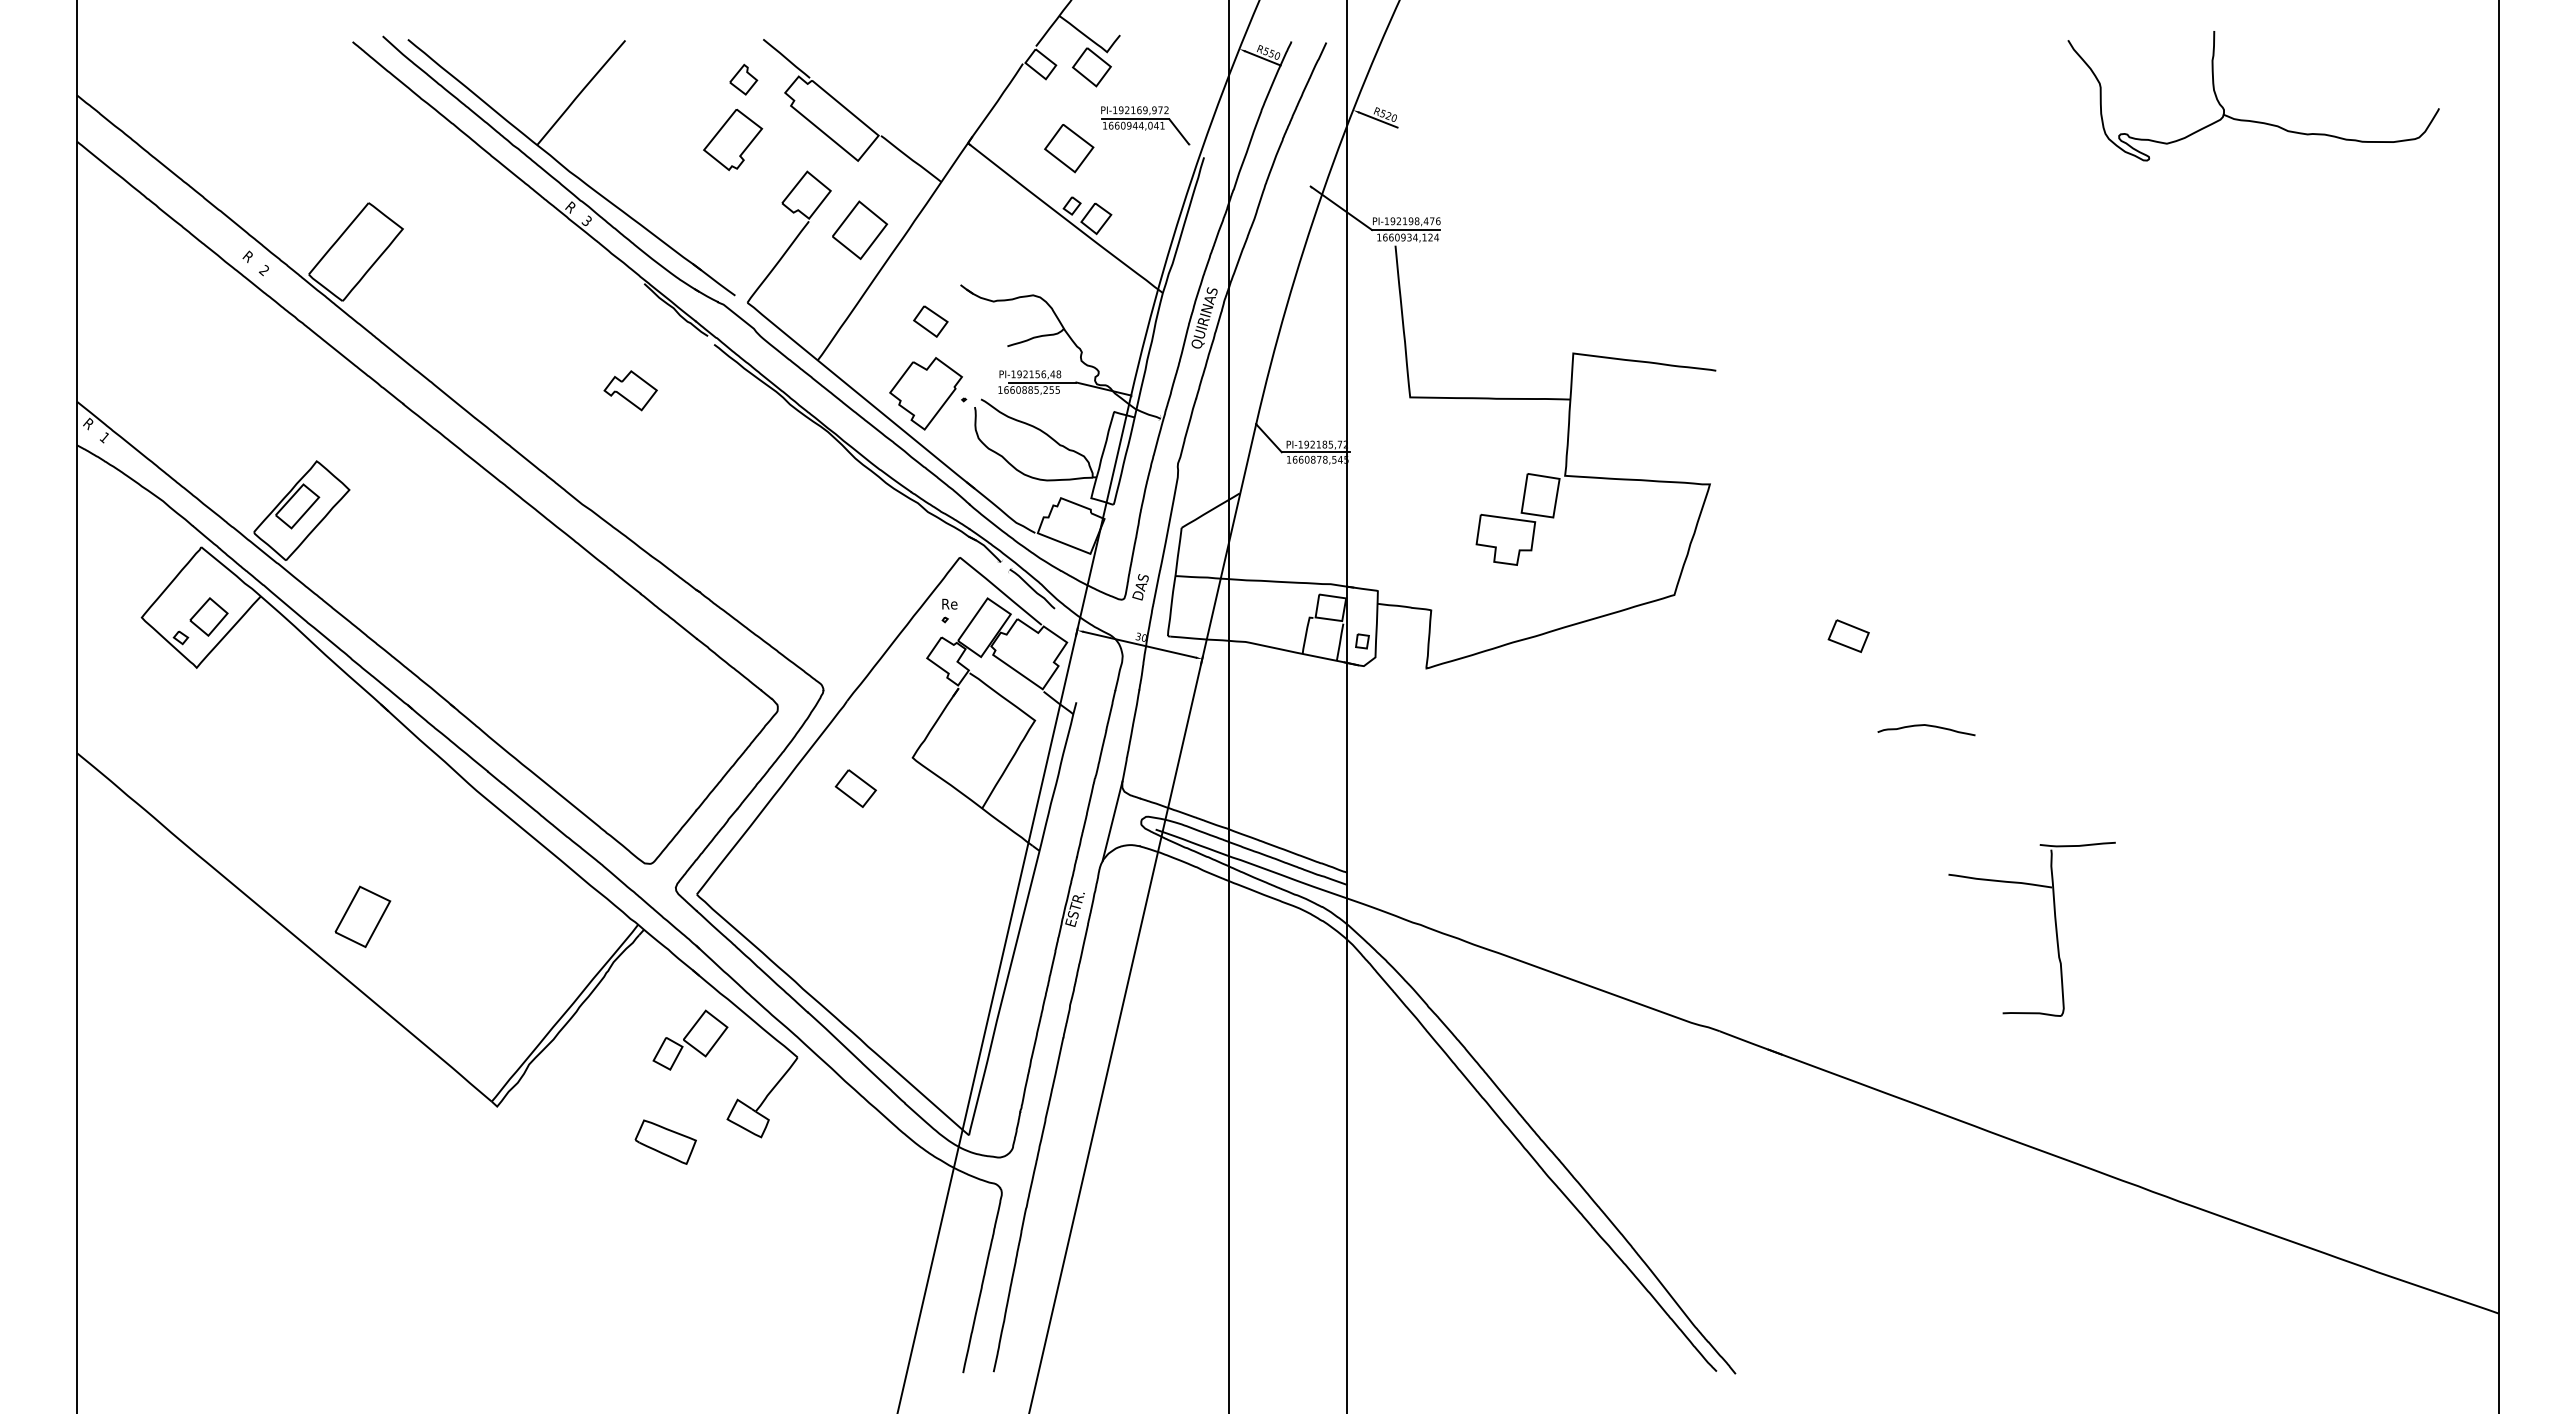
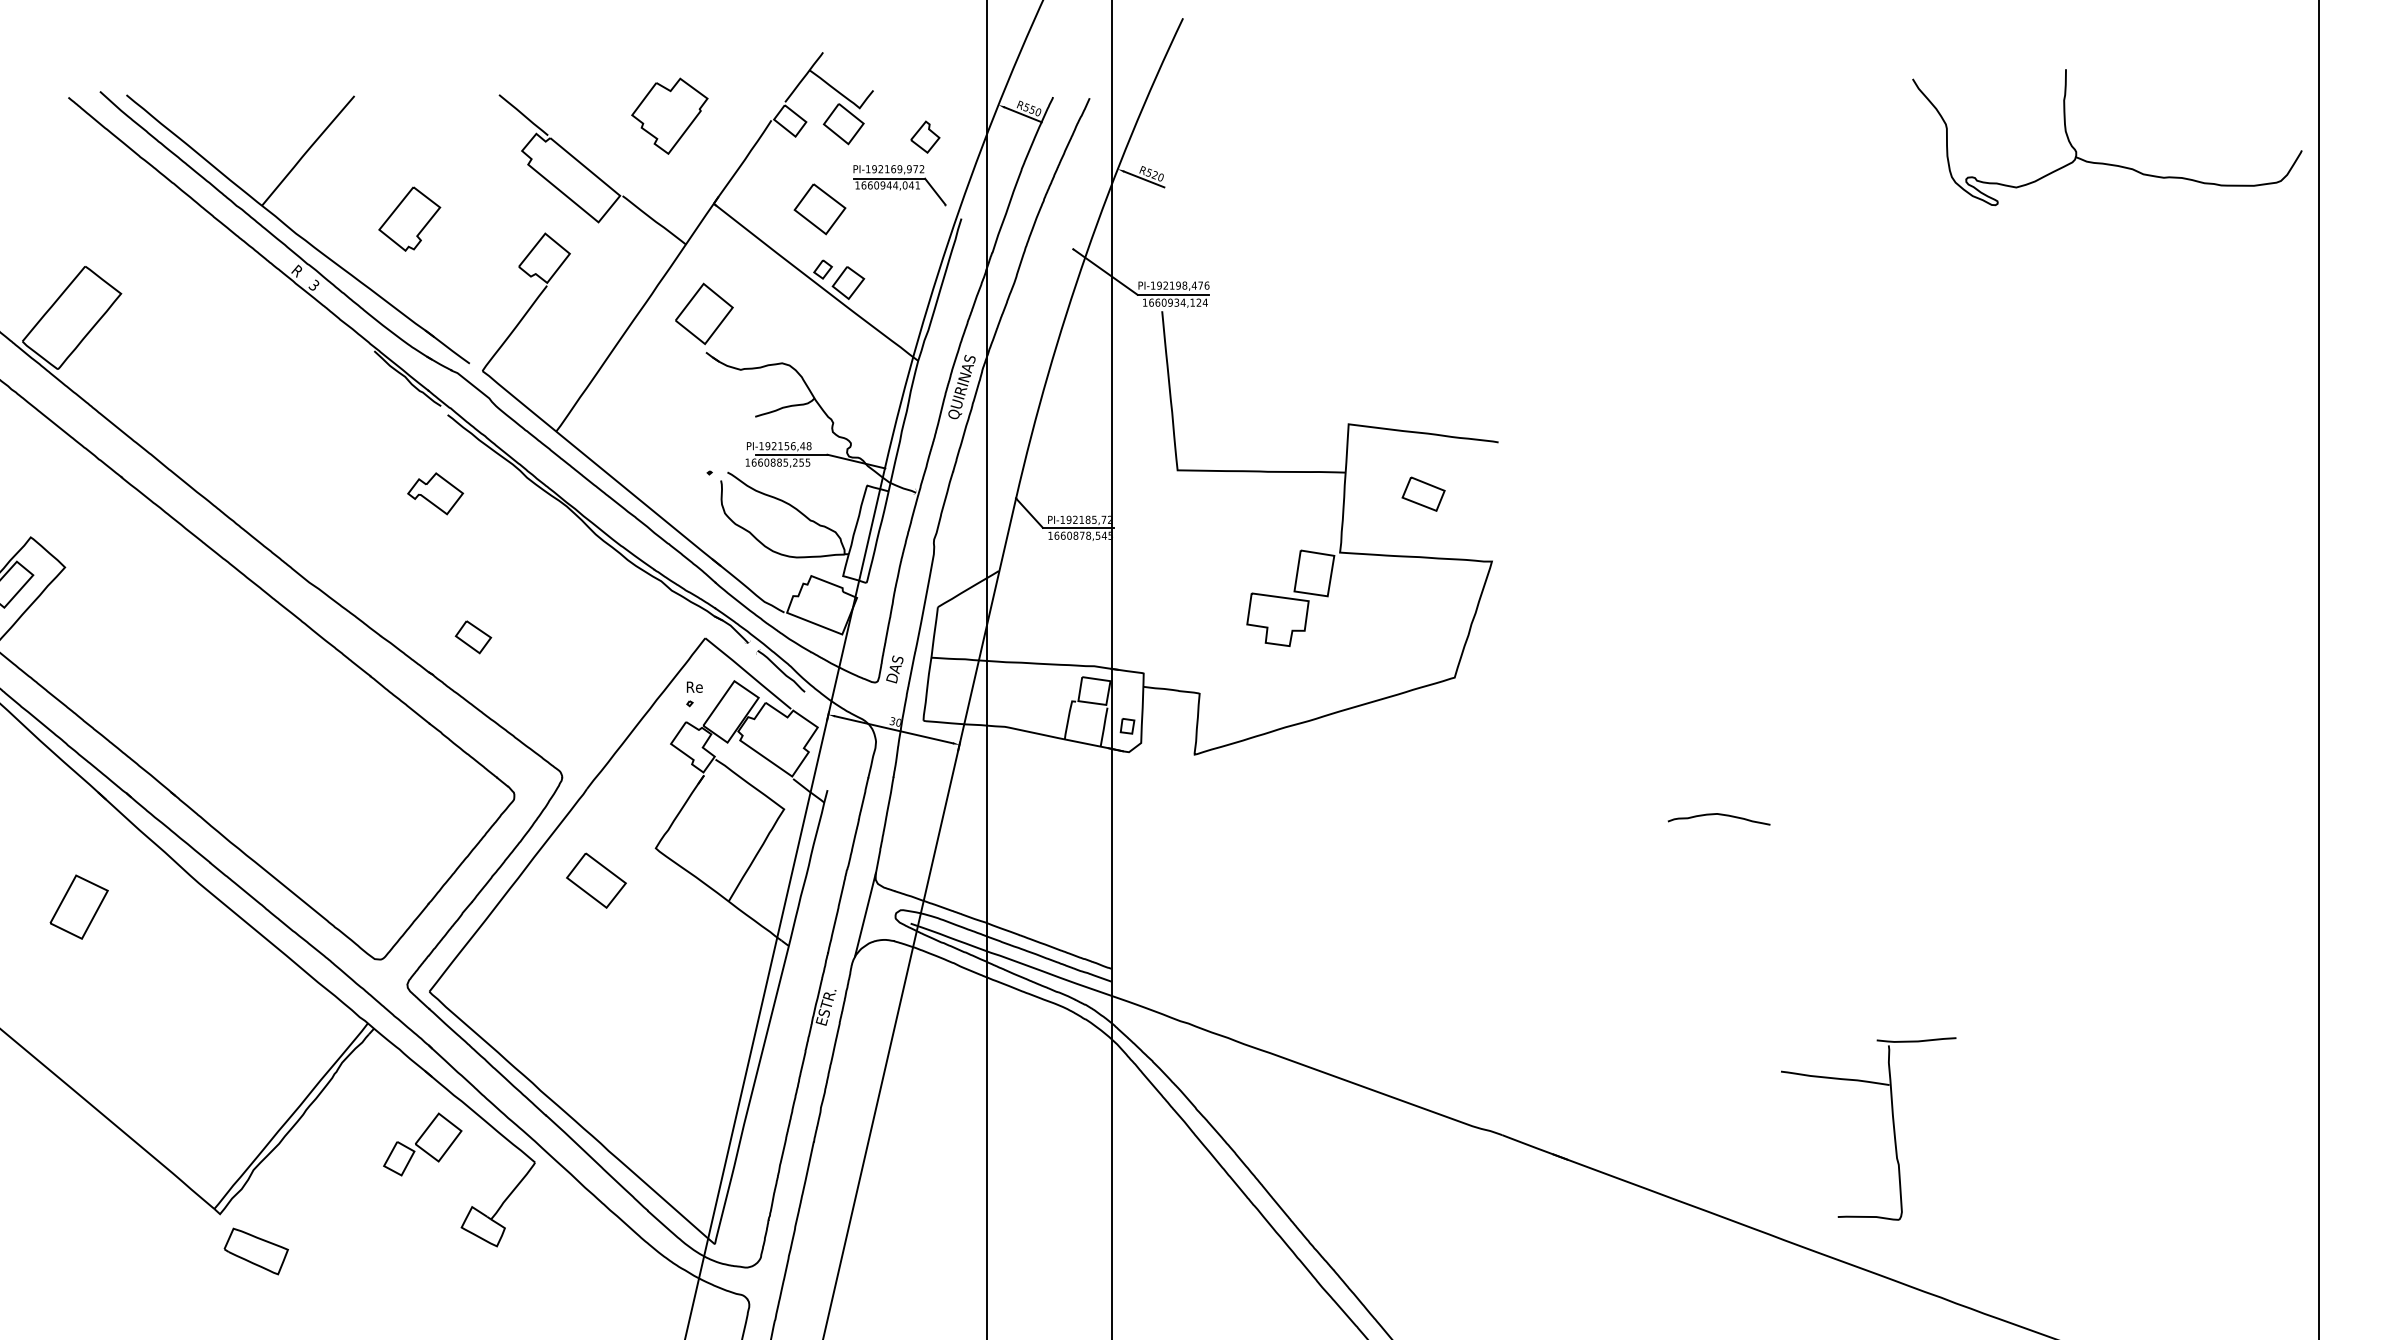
part: (743, 79) -> (925, 136), moved
part: (2247, 119) -> (2100, 162), moved
part: (733, 139) -> (410, 218), moved
part: (860, 229) -> (704, 313), moved
part: (930, 321) -> (473, 637), moved
part: (630, 390) -> (435, 493), moved
part: (925, 393) -> (669, 115), moved
part: (1848, 635) -> (1423, 493), moved
part: (855, 788) -> (595, 880), size x1.4
part: (362, 916) -> (78, 906), moved
part: (2054, 922) -> (1892, 1121), moved
part: (665, 1141) -> (256, 1250), moved

